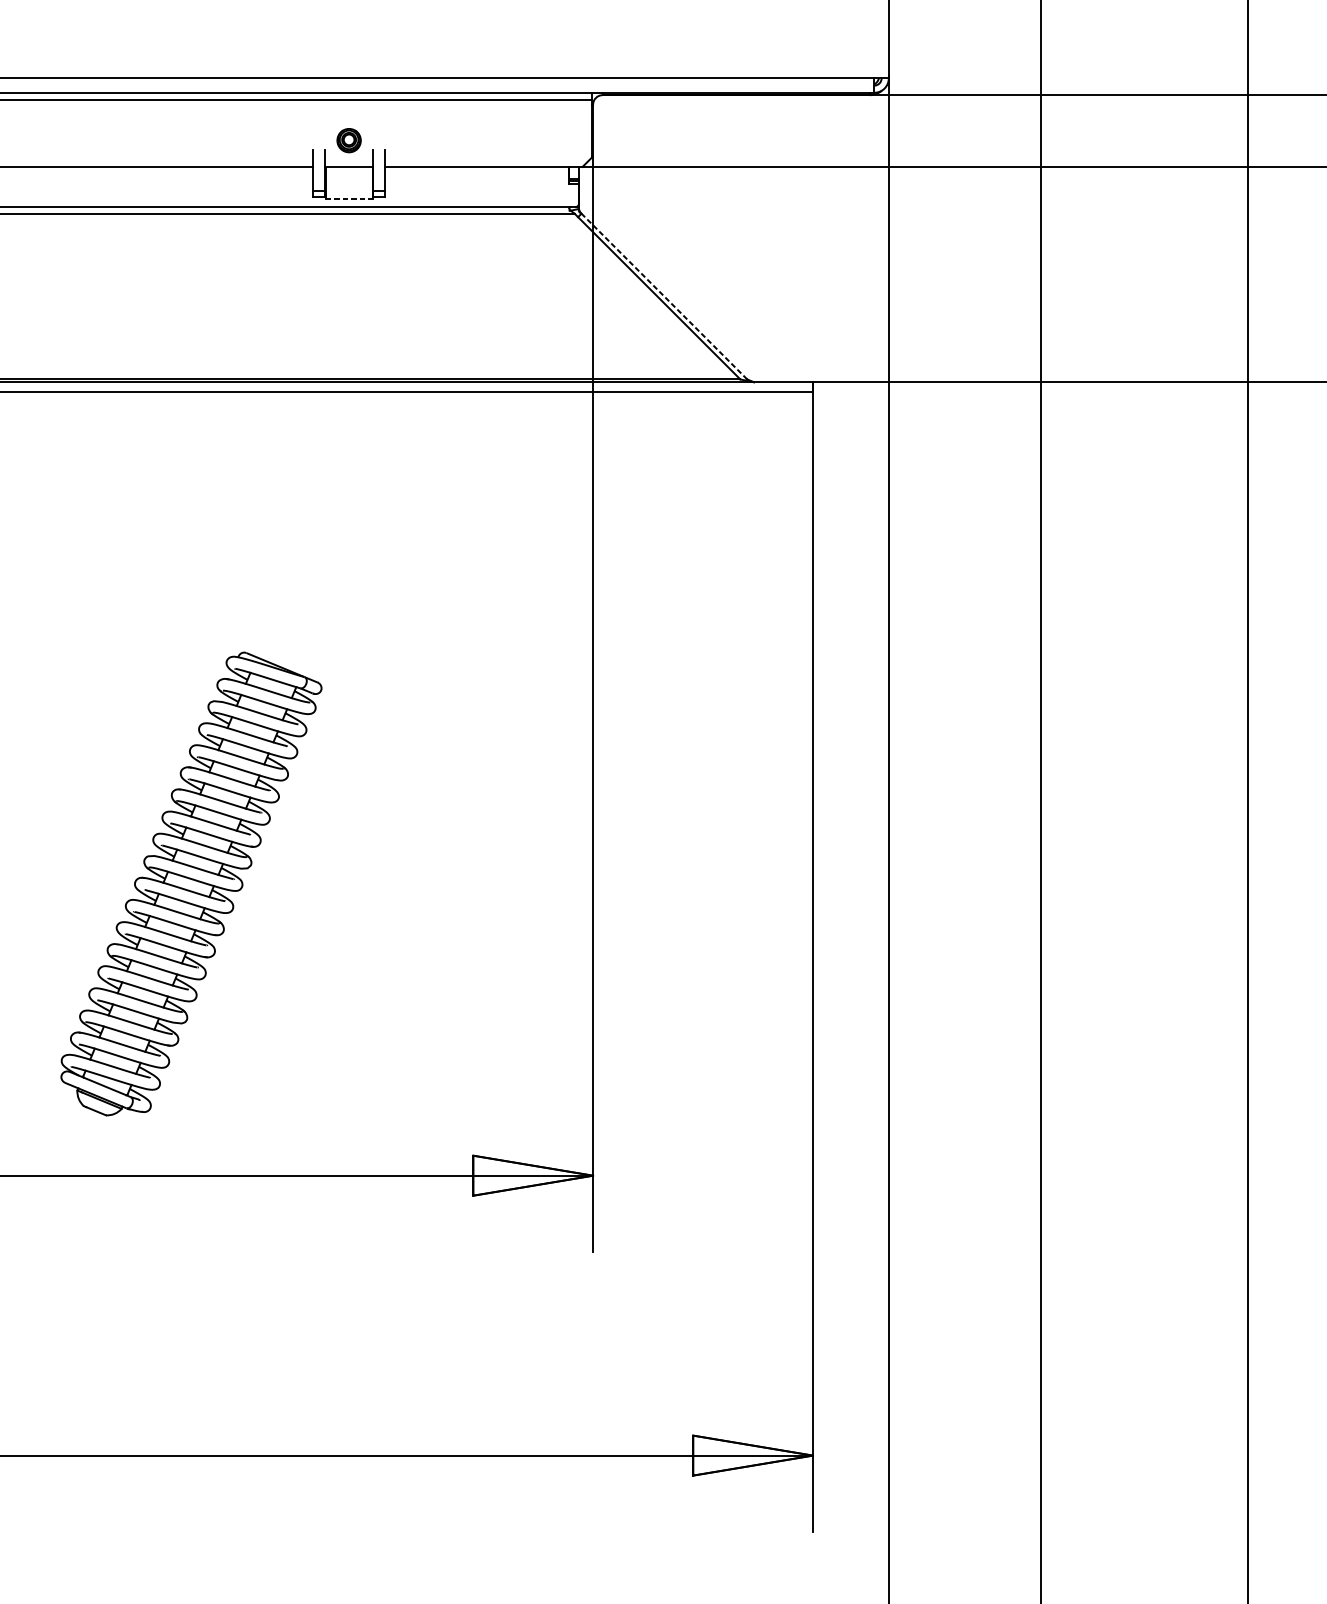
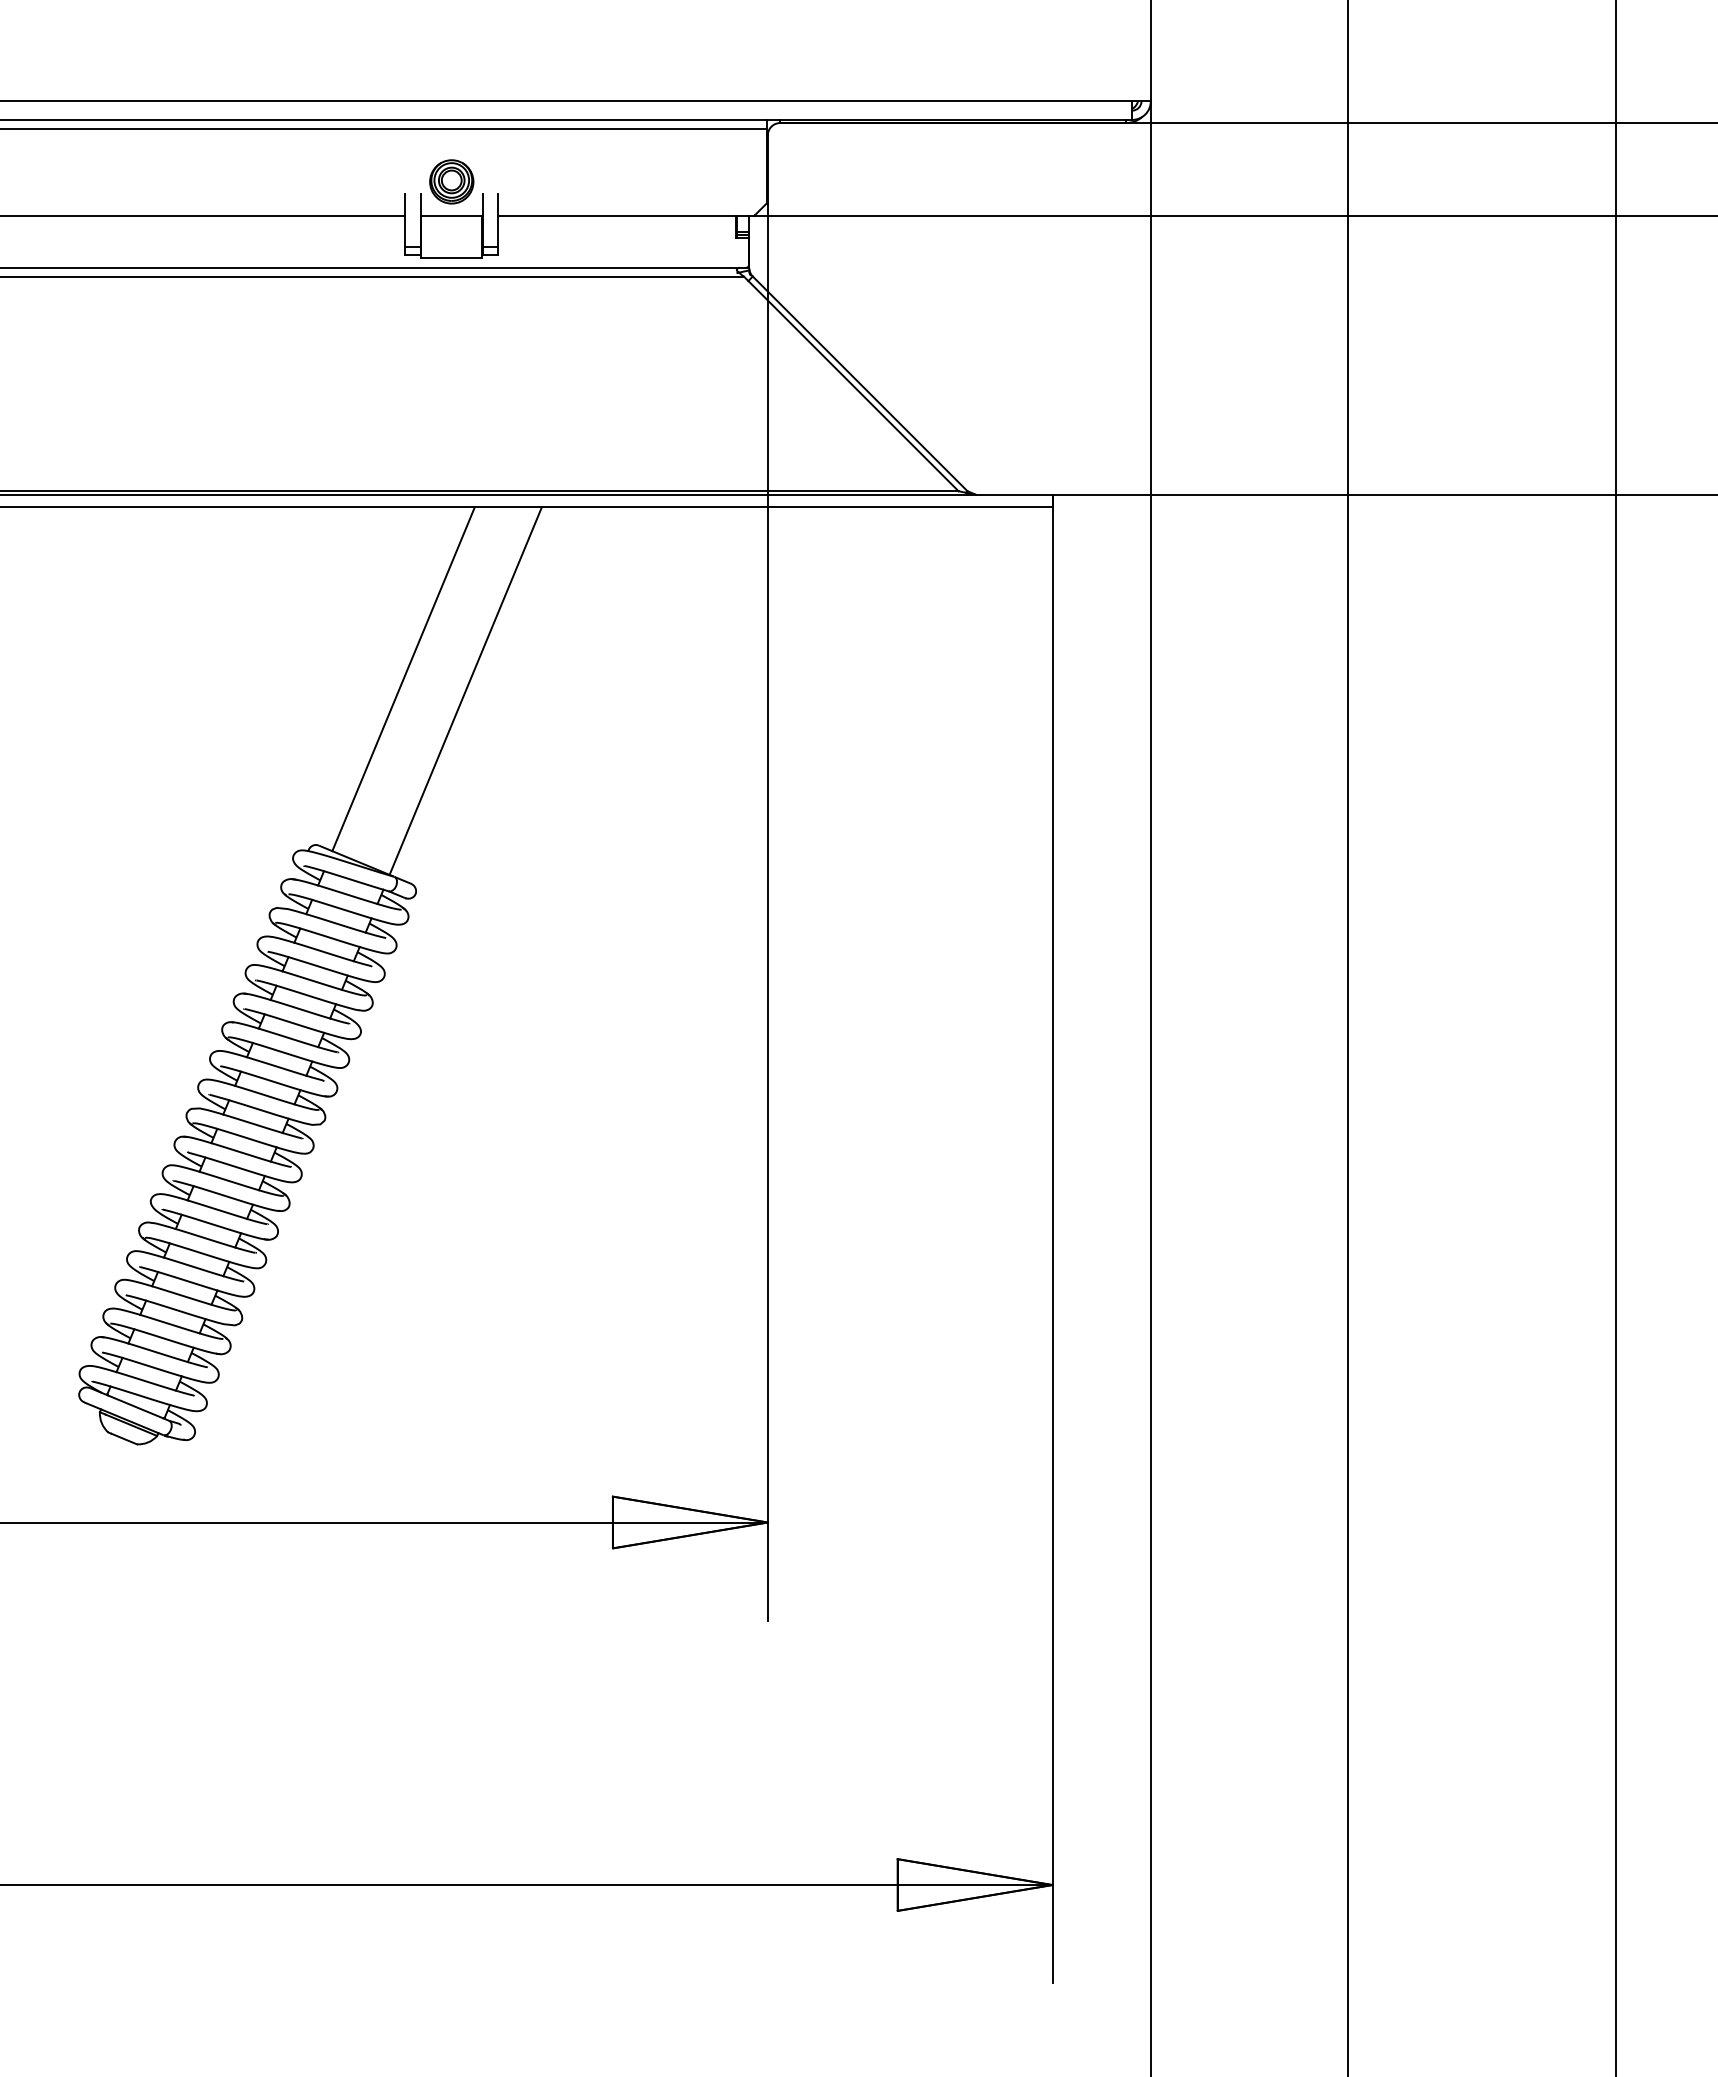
part: (348, 140) -> (451, 181), size x1.43
line: (349, 198) -> (452, 257), dashed -> solid
line: (664, 296) -> (860, 383), dashed -> solid
line: (311, 524) -> (403, 679), added
line: (359, 533) -> (465, 690), added

